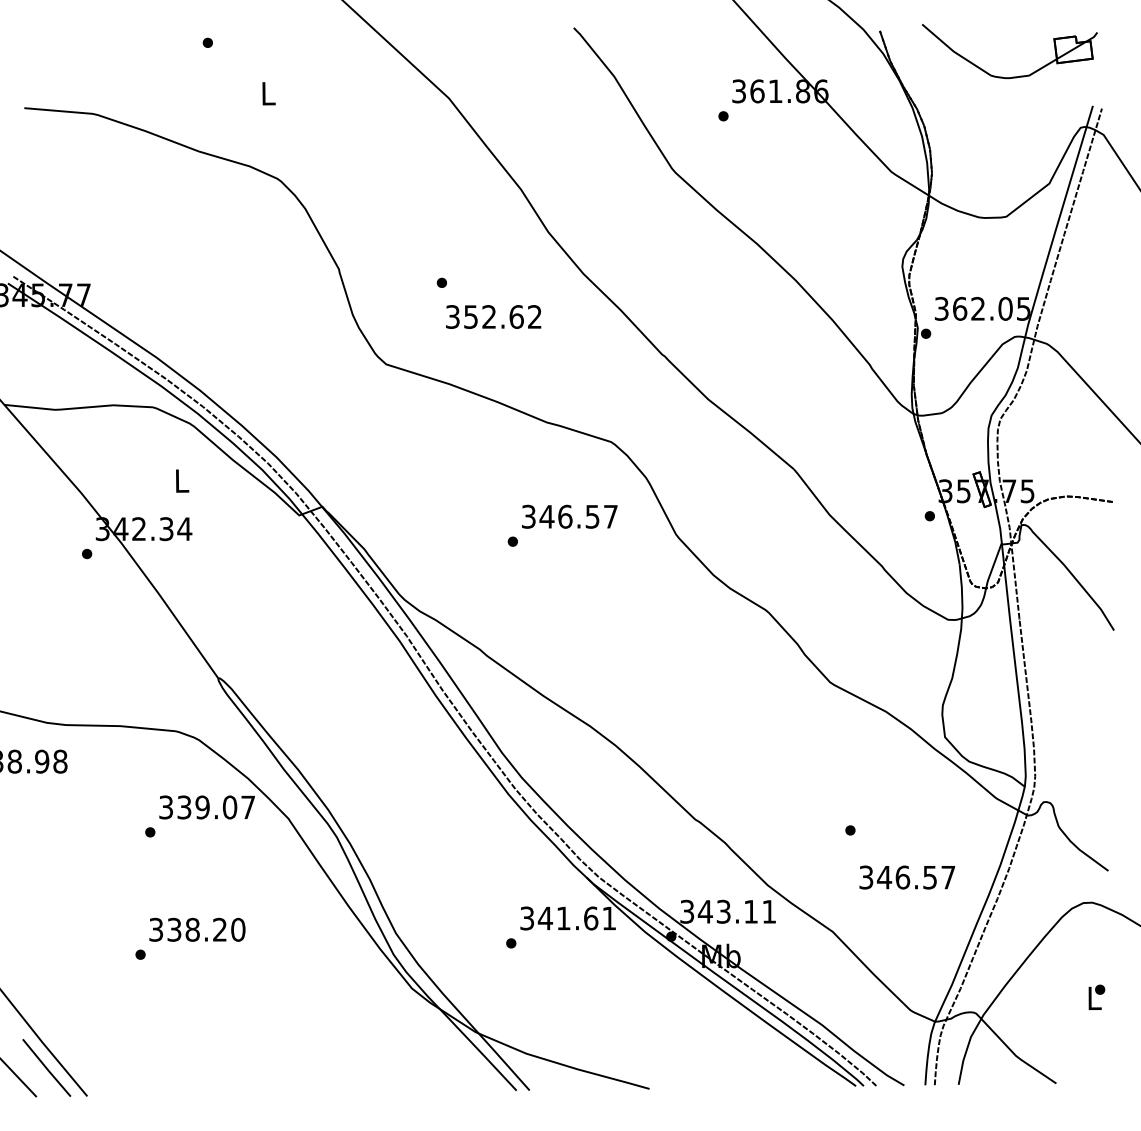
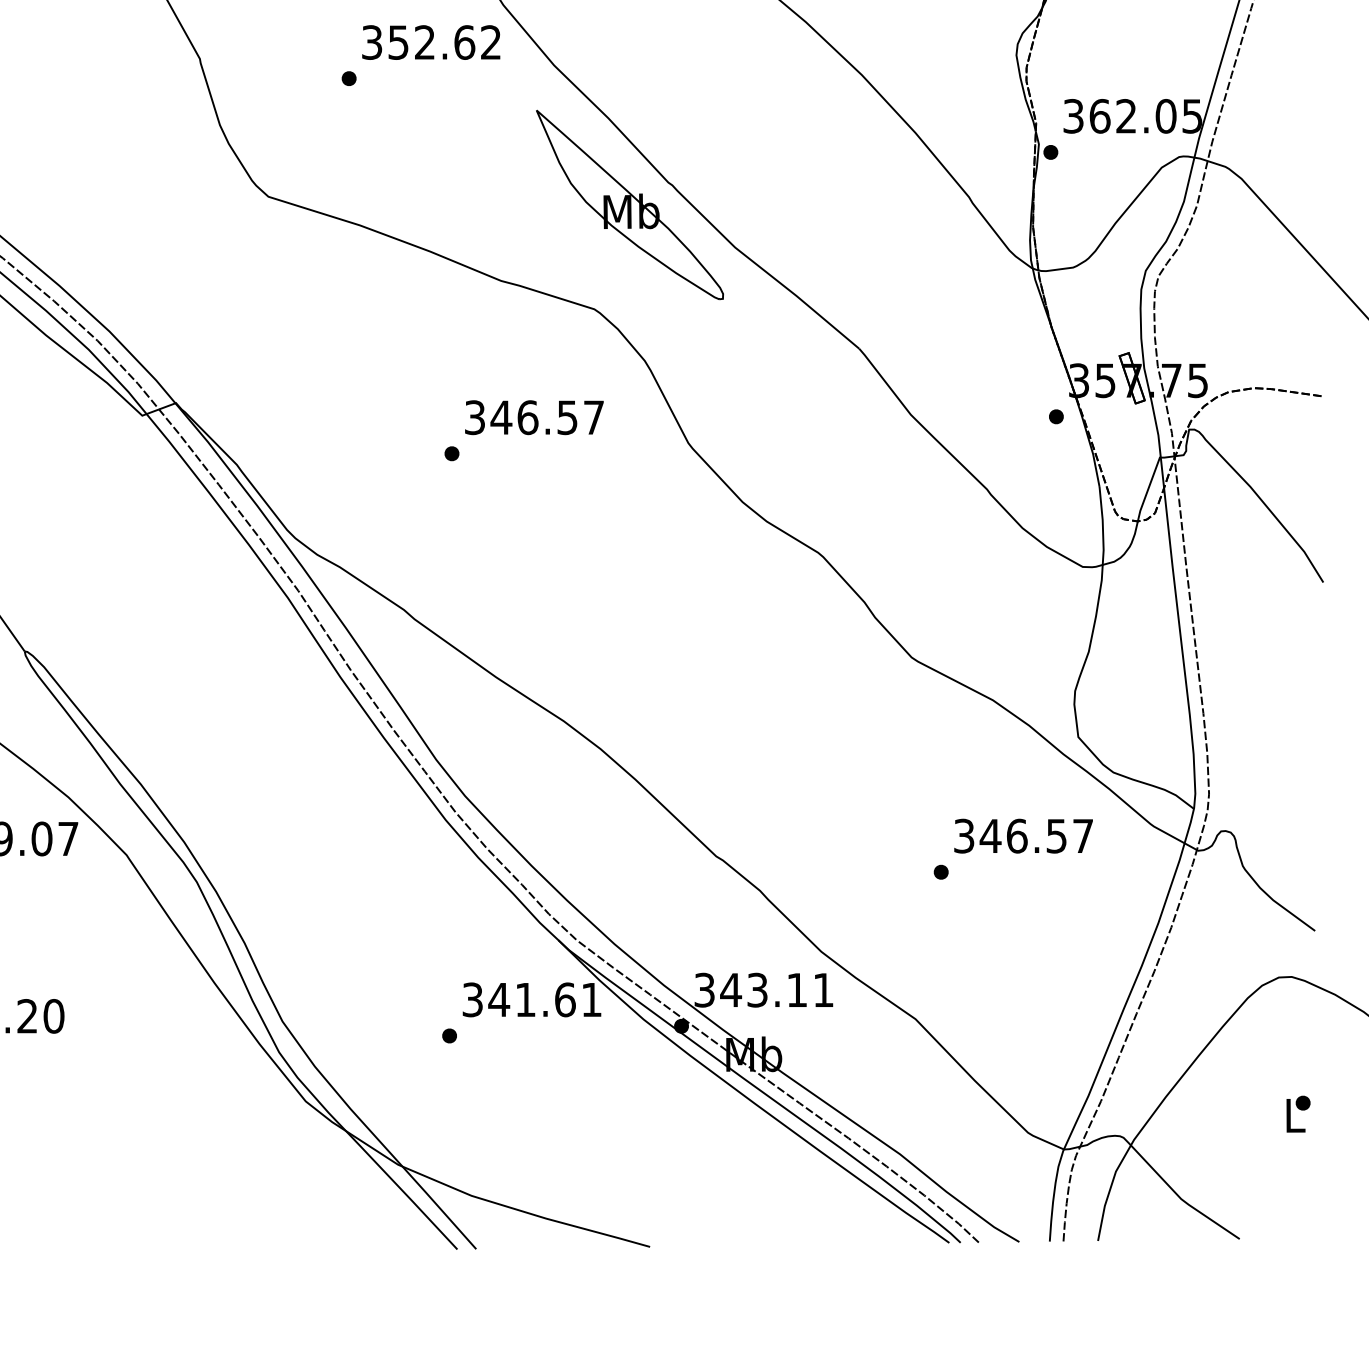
text: (493, 316) -> (431, 41), moved
part: (635, 369) -> (629, 204), added
text: (907, 877) -> (1023, 836), moved

